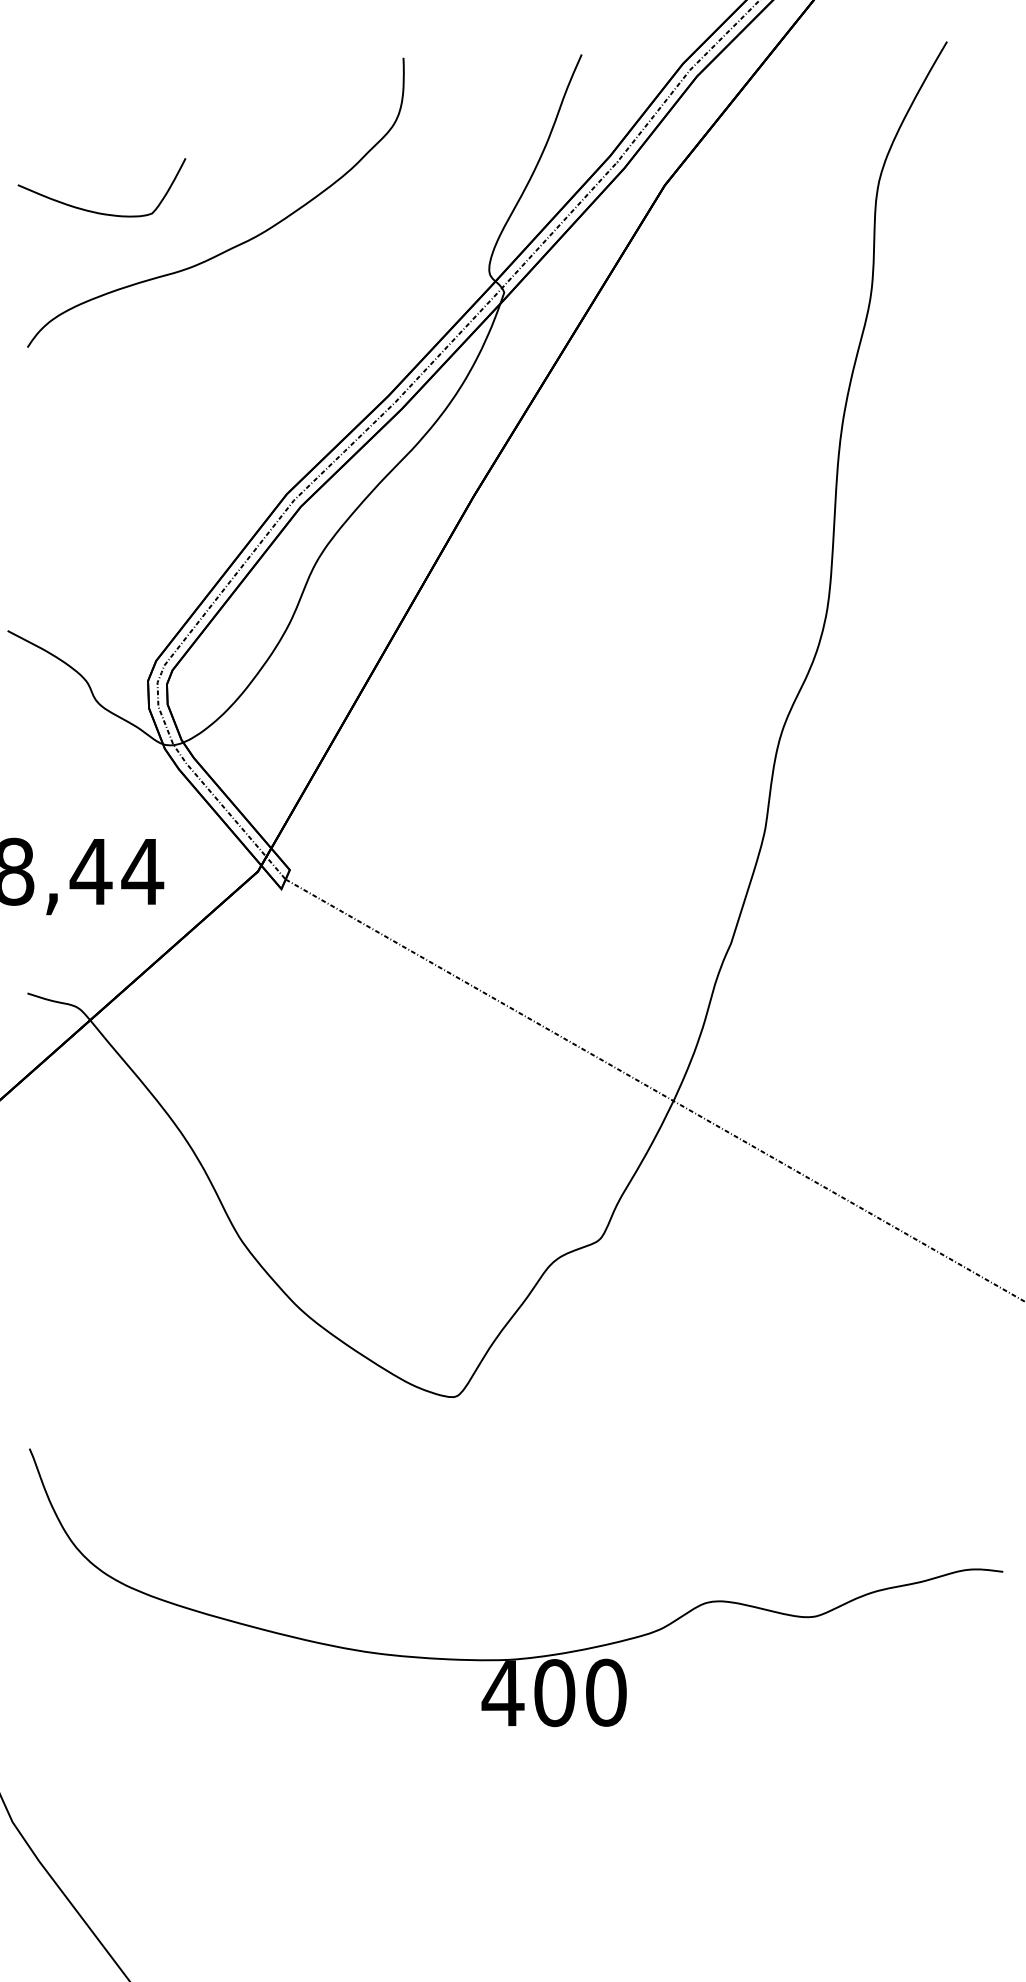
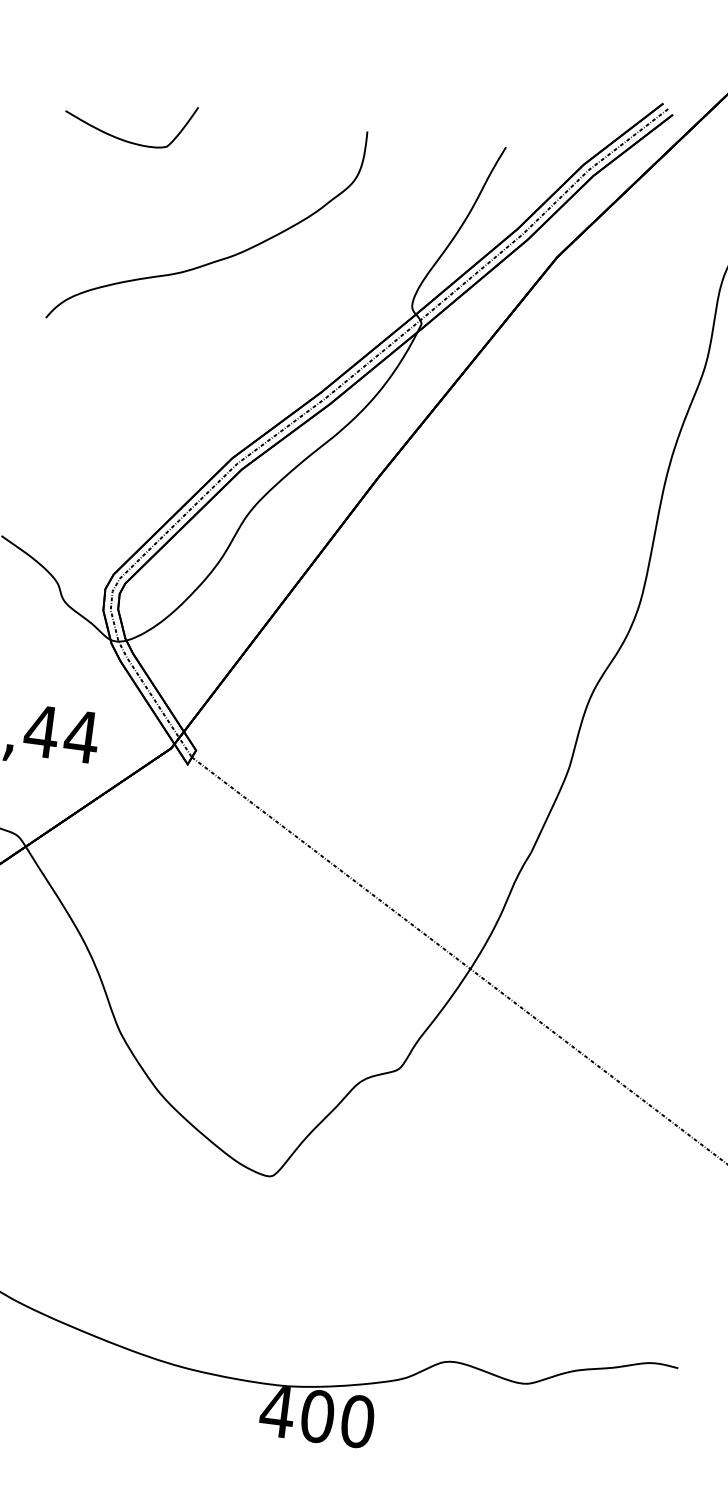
curve: (96, 211) -> (123, 139), moved

